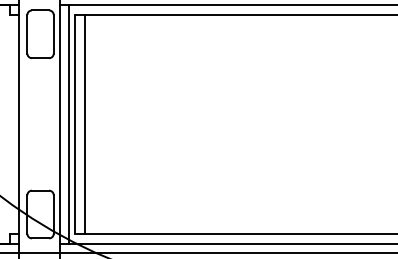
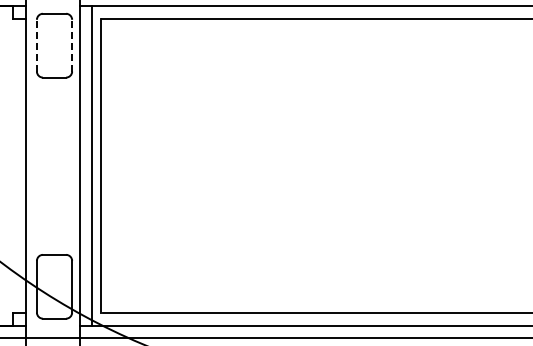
line: (27, 34) -> (36, 45), solid -> dashed
line: (53, 34) -> (72, 45), solid -> dashed
line: (84, 124) -> (113, 166), removed

